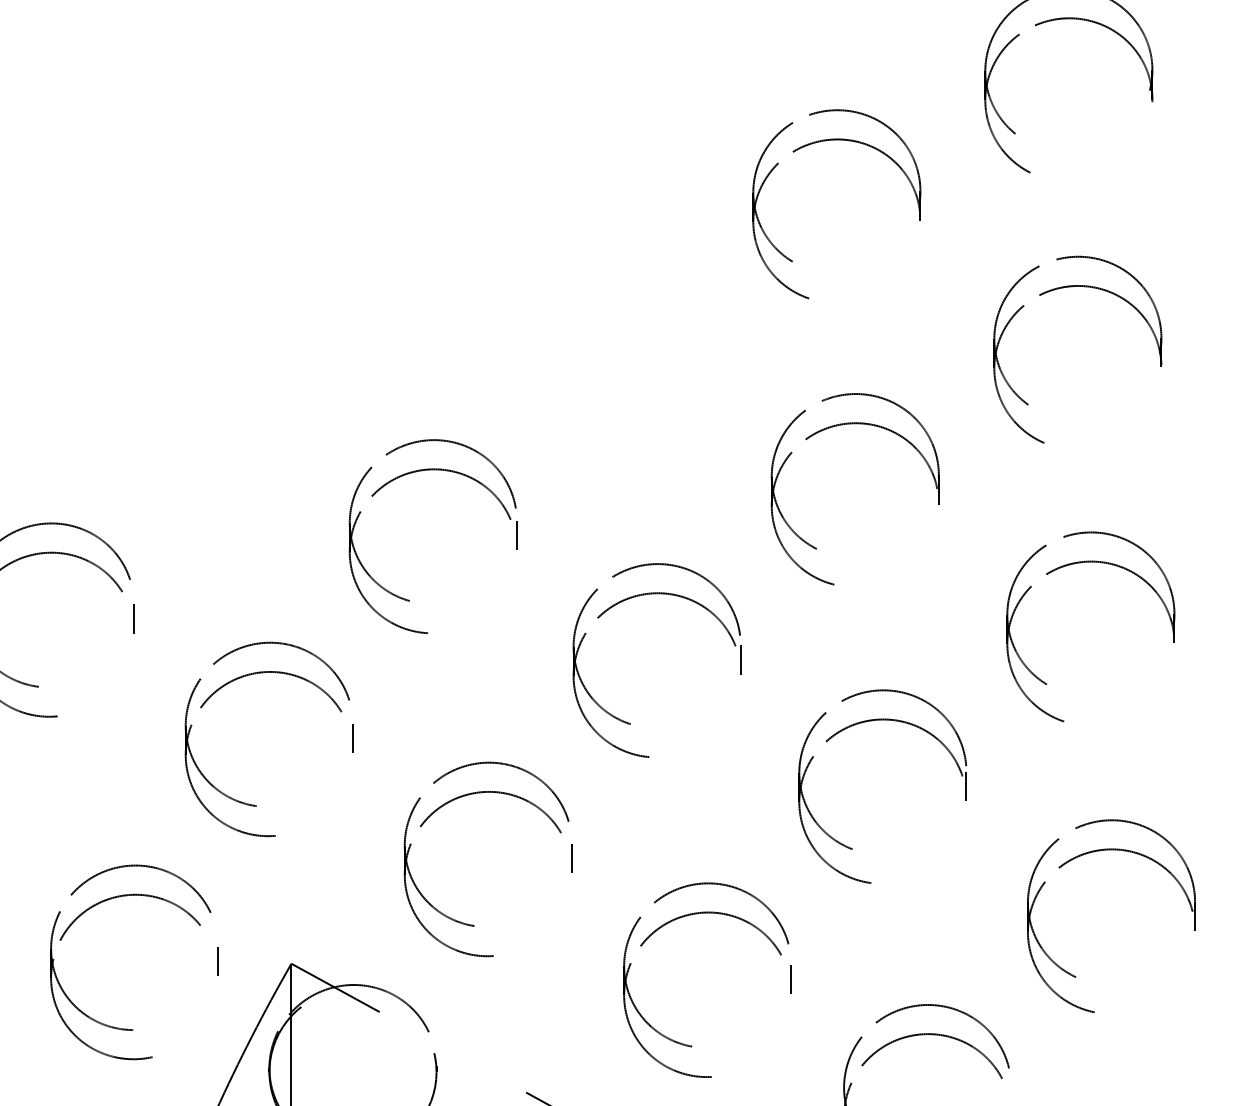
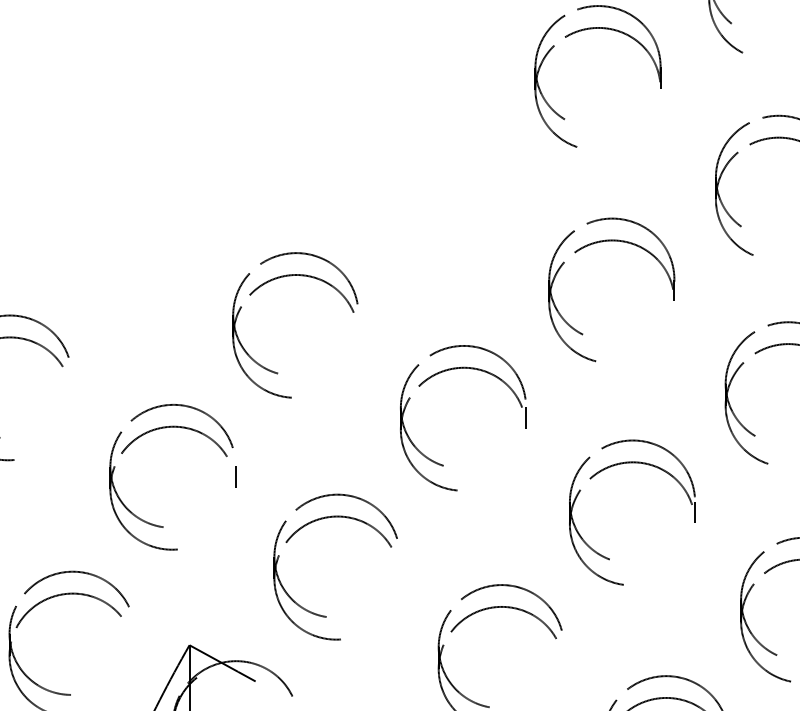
line: (516, 535) -> (358, 324), removed
line: (134, 618) -> (72, 386), removed
line: (571, 858) -> (399, 566), removed
line: (218, 961) -> (134, 643), removed
line: (791, 979) -> (564, 657), removed

